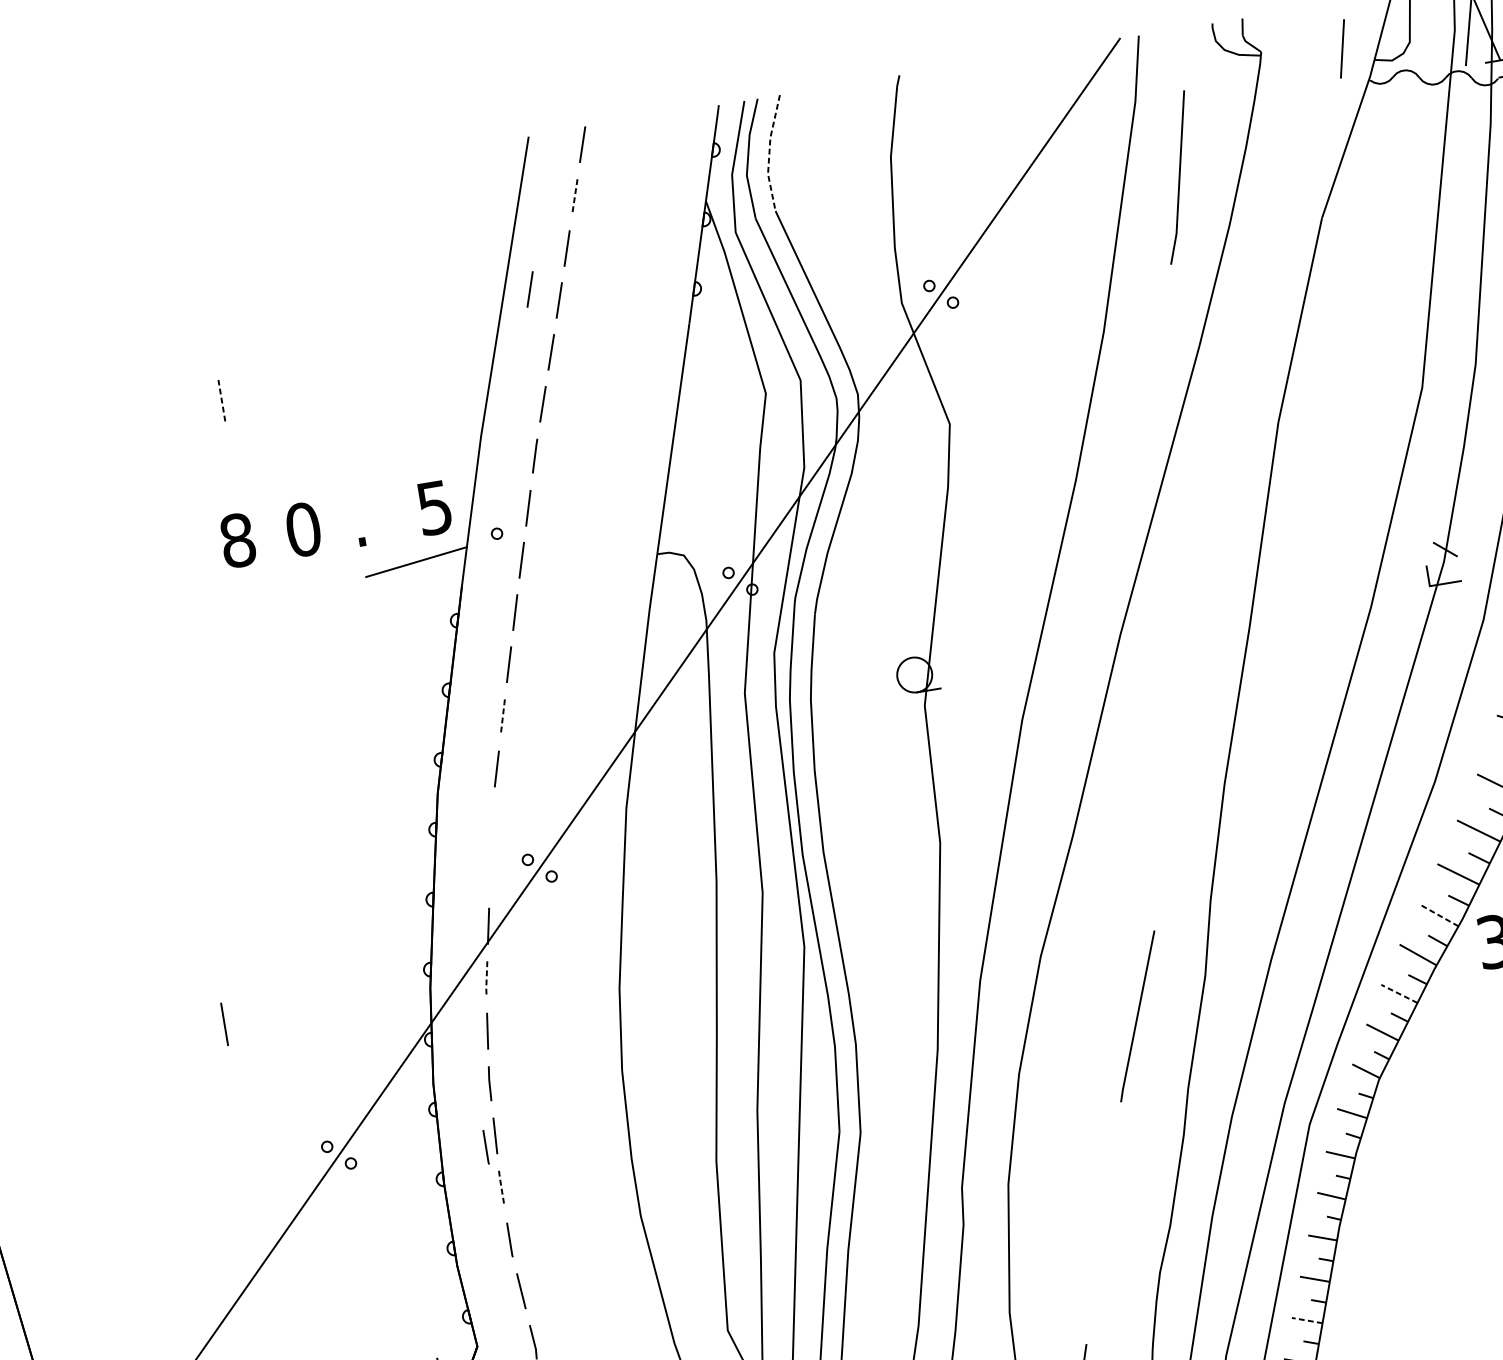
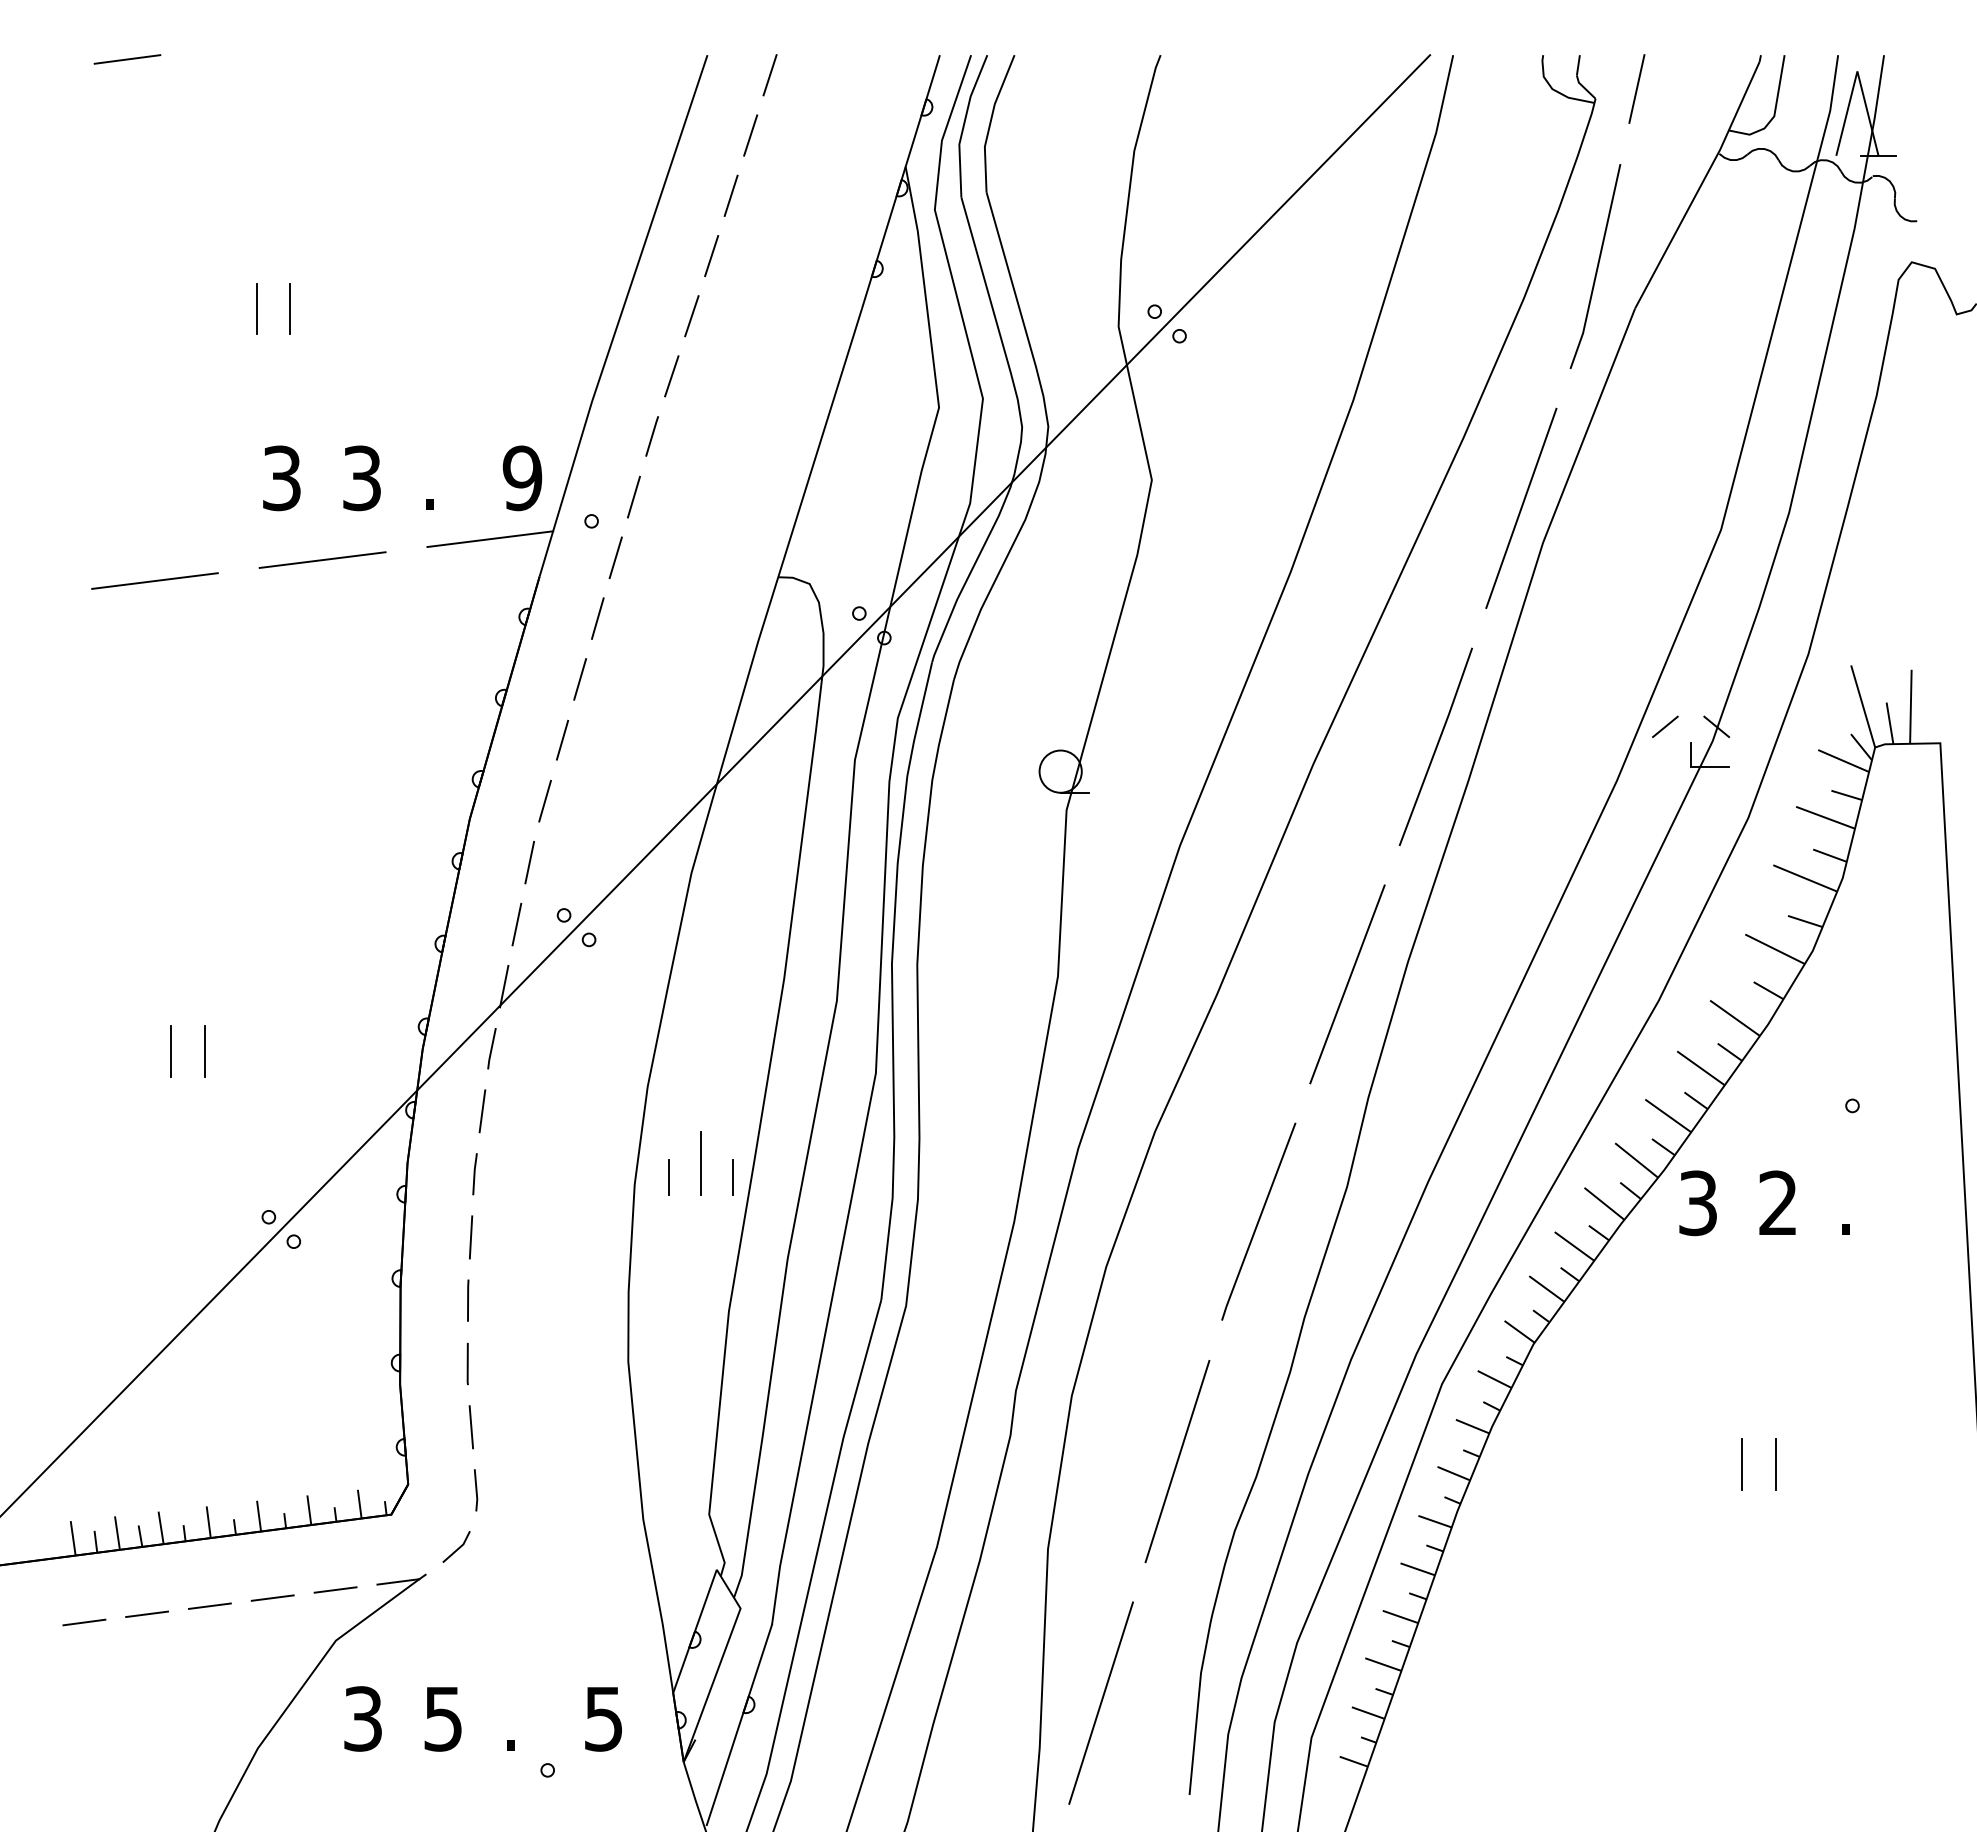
line: (1342, 48) -> (1636, 88), moved
line: (769, 153) -> (990, 122), dashed -> solid
line: (1178, 177) -> (1596, 266), moved
line: (574, 197) -> (750, 136), dashed -> solid
line: (54, 218) -> (127, 59), added
line: (529, 289) -> (678, 237), removed
line: (1255, 396) -> (1521, 507), added
line: (221, 400) -> (290, 308), dashed -> solid
line: (194, 405) -> (256, 308), added
text: (434, 508) -> (522, 478), 5 -> 9
text: (302, 529) -> (361, 478), 0 -> 3
text: (237, 540) -> (281, 478), 8 -> 3
line: (1403, 556) -> (1665, 726), added
line: (282, 601) -> (322, 559), added
line: (1217, 603) -> (1435, 746), added
line: (147, 641) -> (154, 580), added
line: (502, 716) -> (562, 739), dashed -> solid
line: (1178, 810) -> (1347, 984), added
line: (492, 821) -> (529, 862), added
line: (490, 873) -> (516, 924), added
line: (1438, 915) -> (1636, 1160), dashed -> solid
line: (486, 979) -> (491, 1049), dashed -> solid
line: (1399, 993) -> (1574, 1246), dashed -> solid
line: (252, 1019) -> (204, 1051), added
line: (673, 1044) -> (700, 1163), added
line: (701, 1051) -> (732, 1177), added
line: (649, 1060) -> (669, 1177), added
line: (485, 1147) -> (457, 1249), removed
line: (501, 1187) -> (468, 1299), dashed -> solid
line: (1103, 1223) -> (1177, 1461), added
line: (1307, 1320) -> (1400, 1616), dashed -> solid

